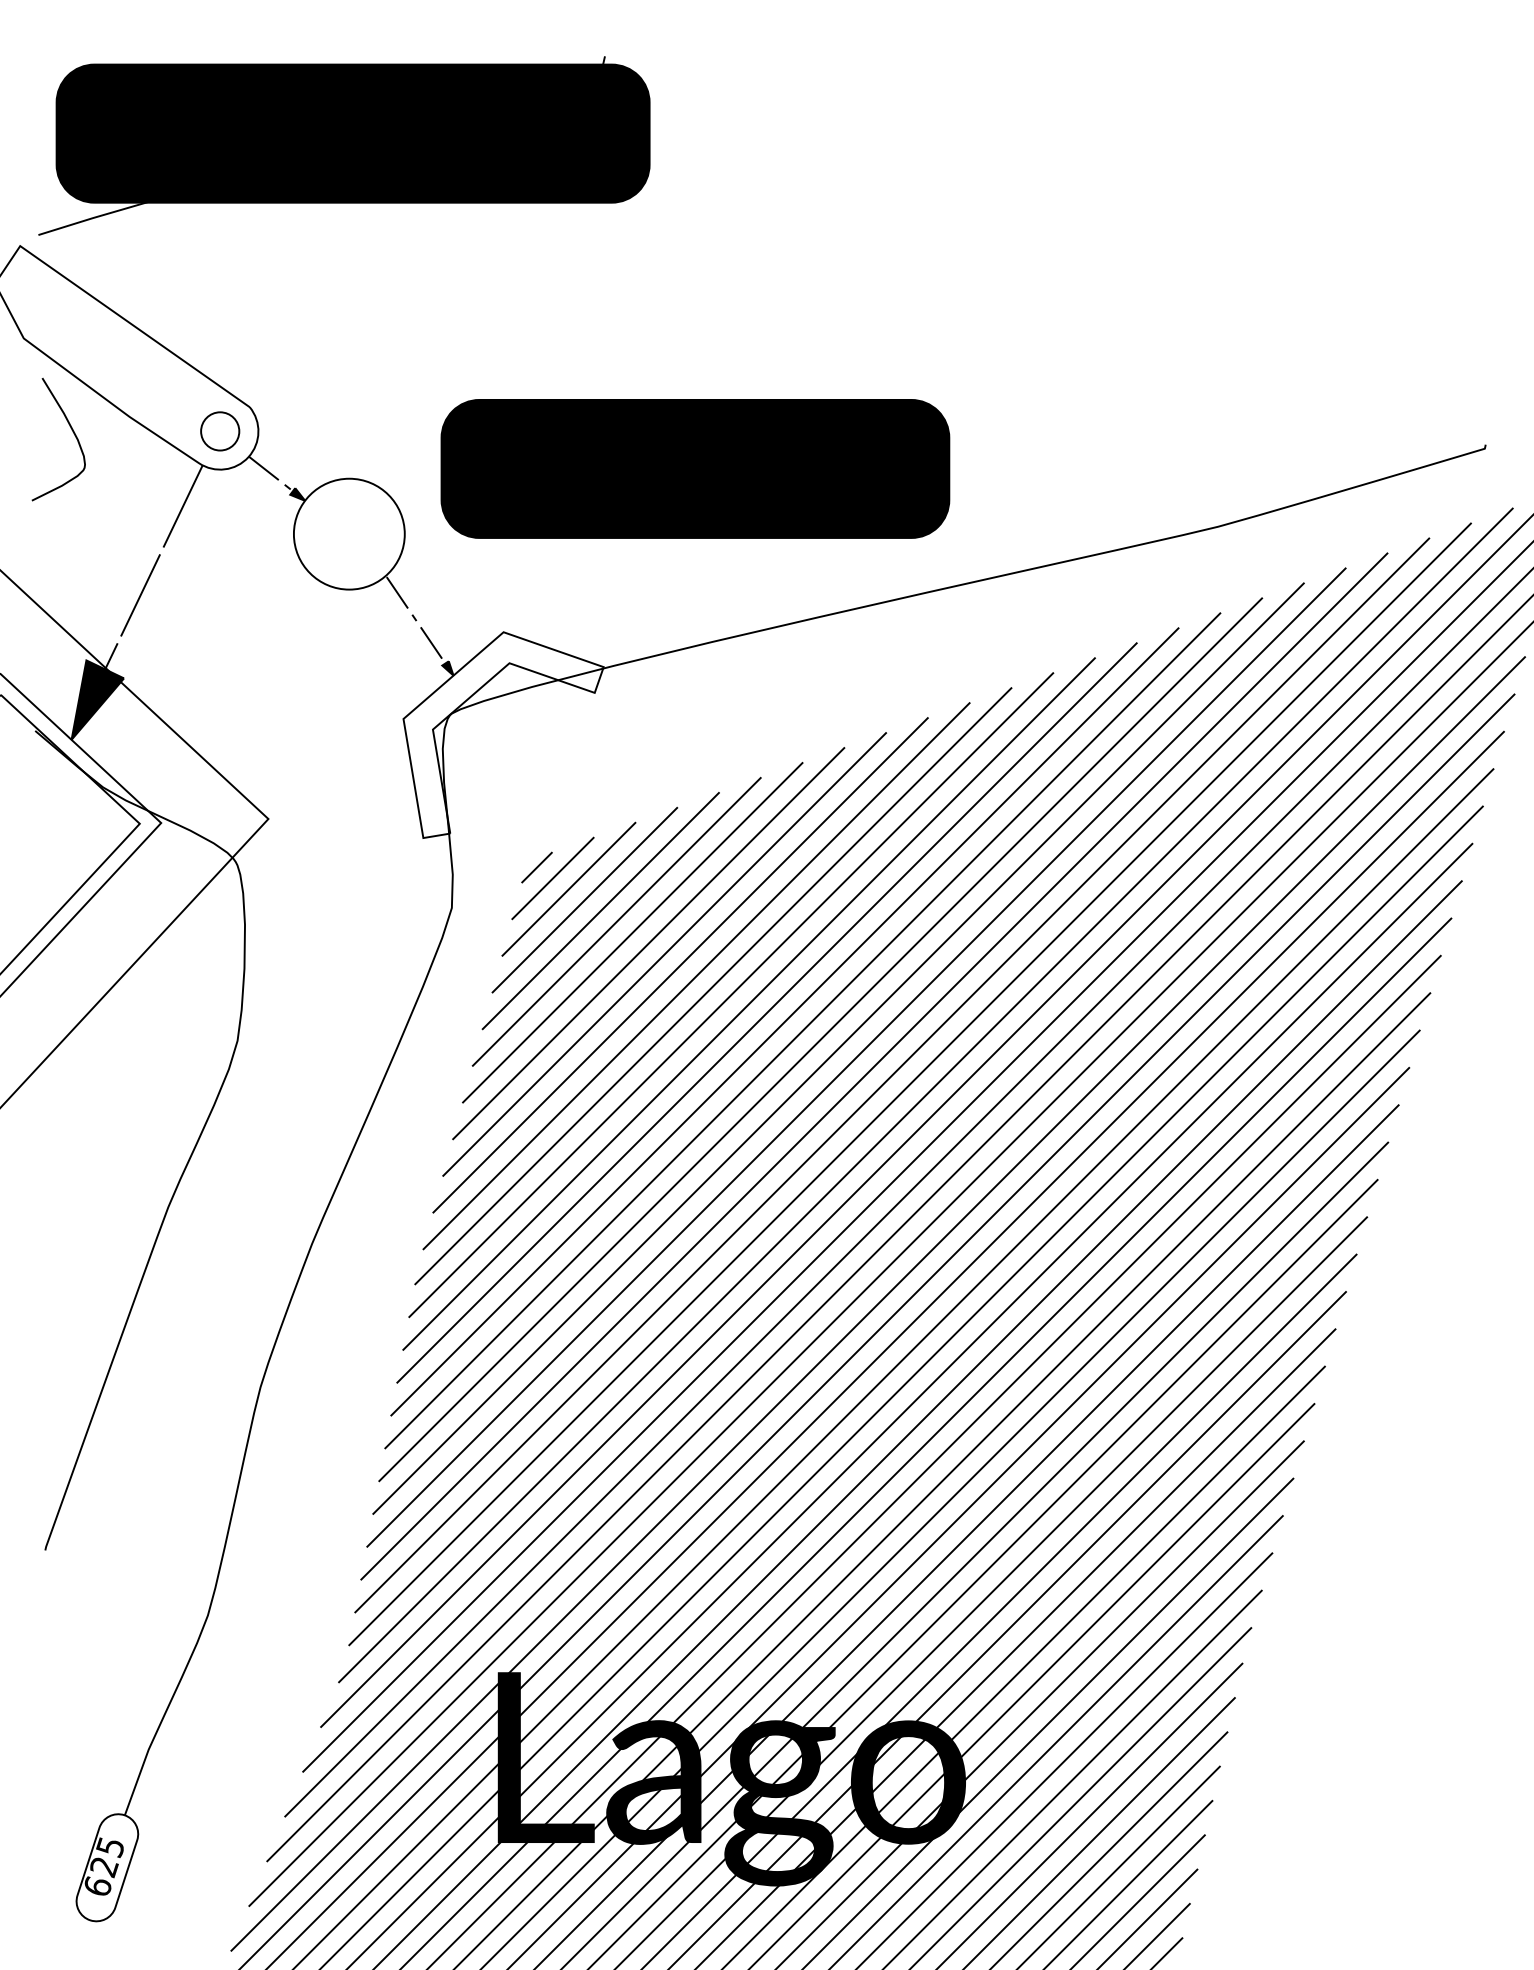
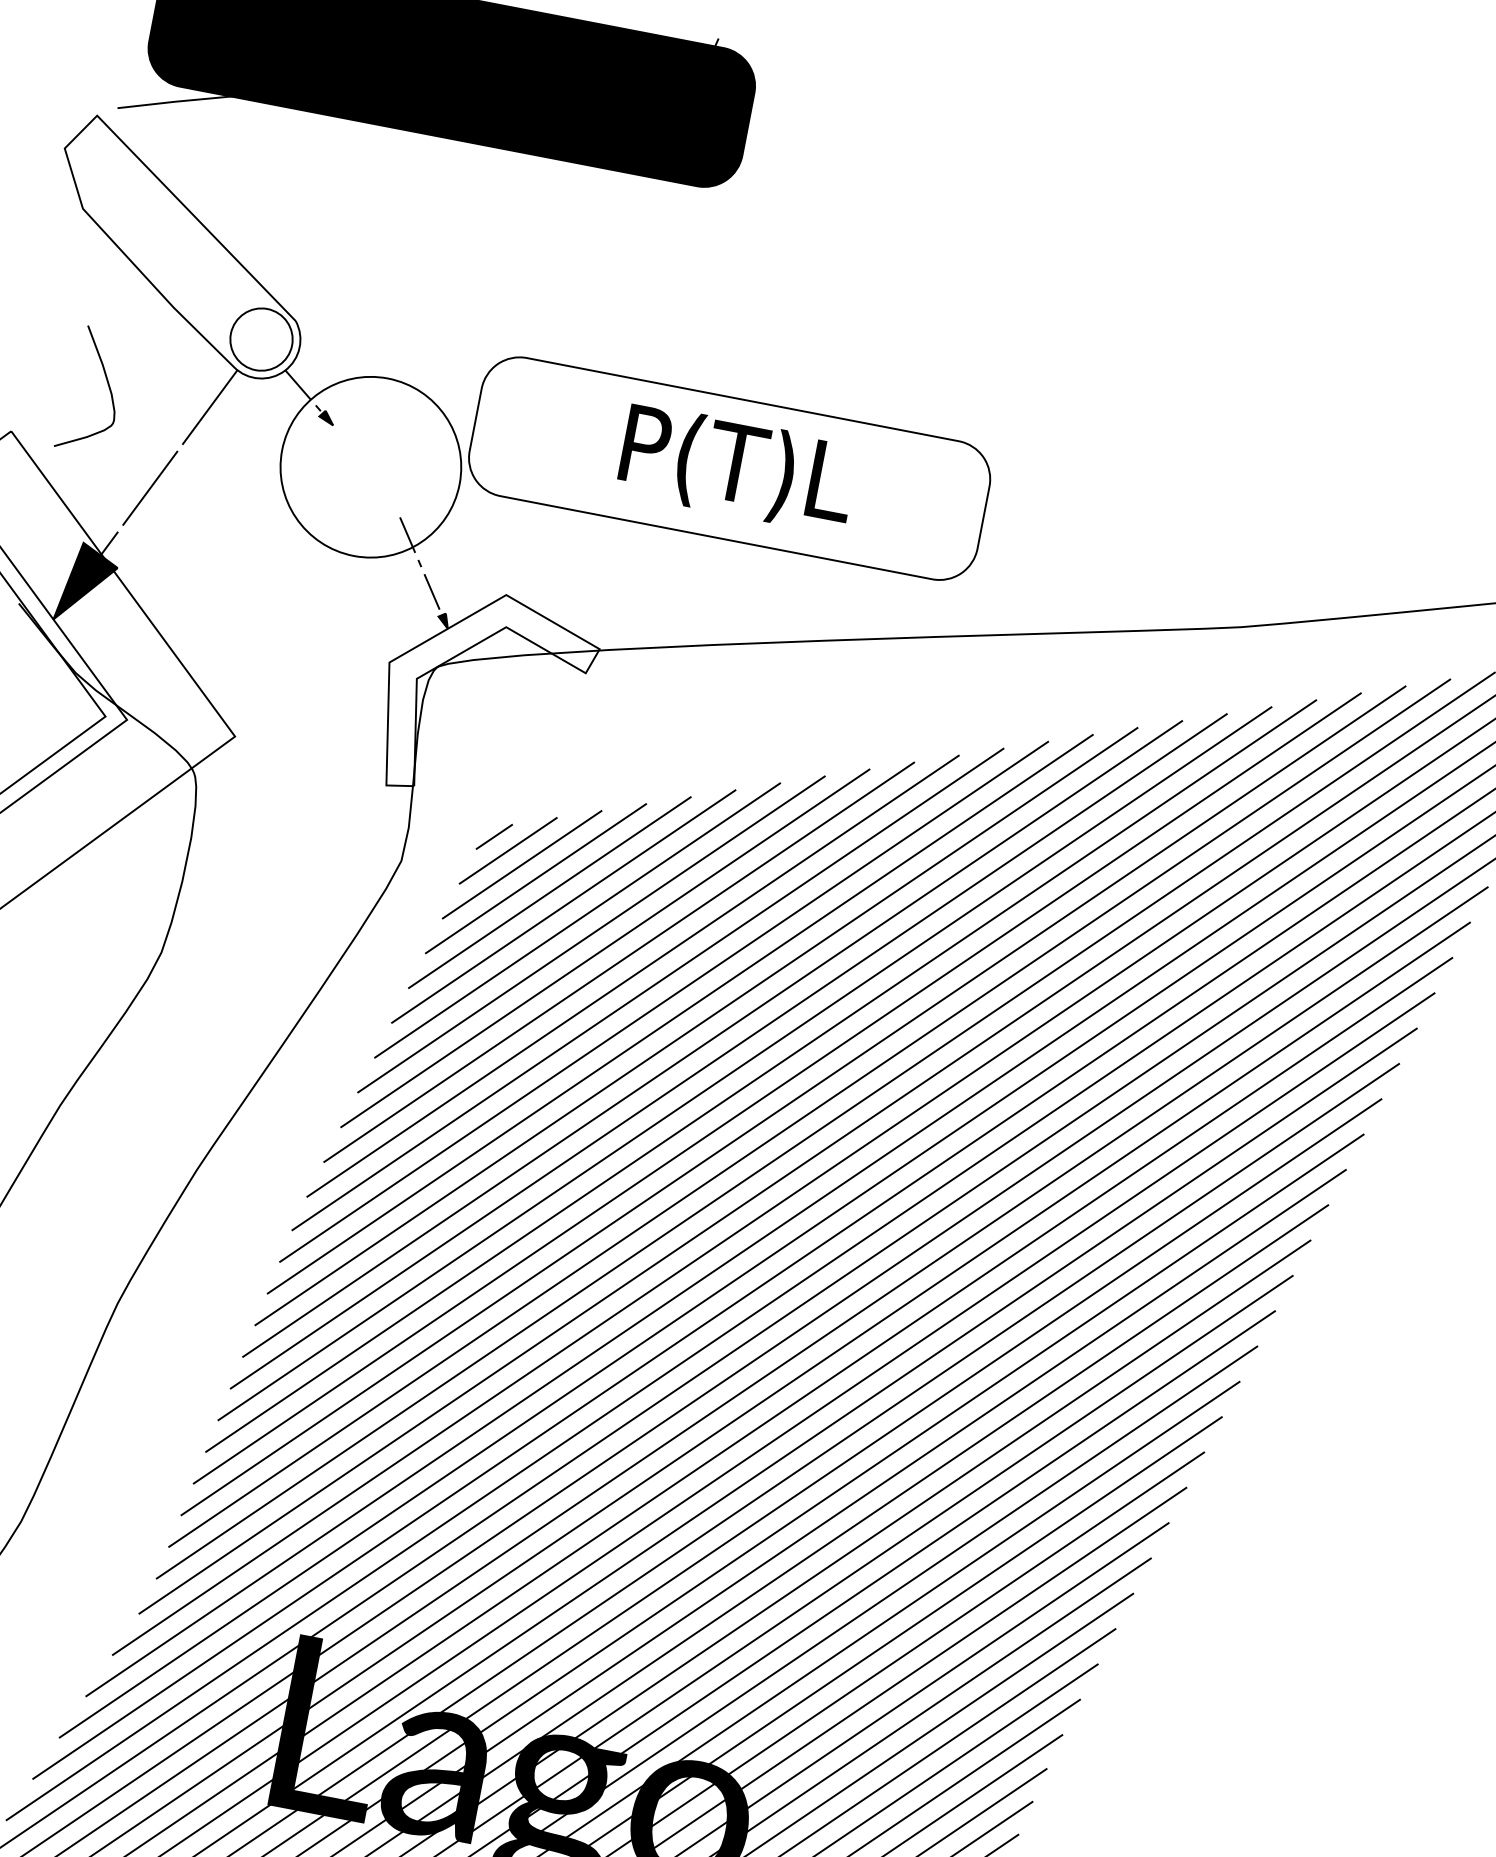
circle: (220, 431) -> (261, 339), size x1.6
curve: (72, 432) -> (107, 385), moved
fill: (695, 468) -> (729, 468), removed
circle: (348, 533) -> (370, 466), size x1.6

